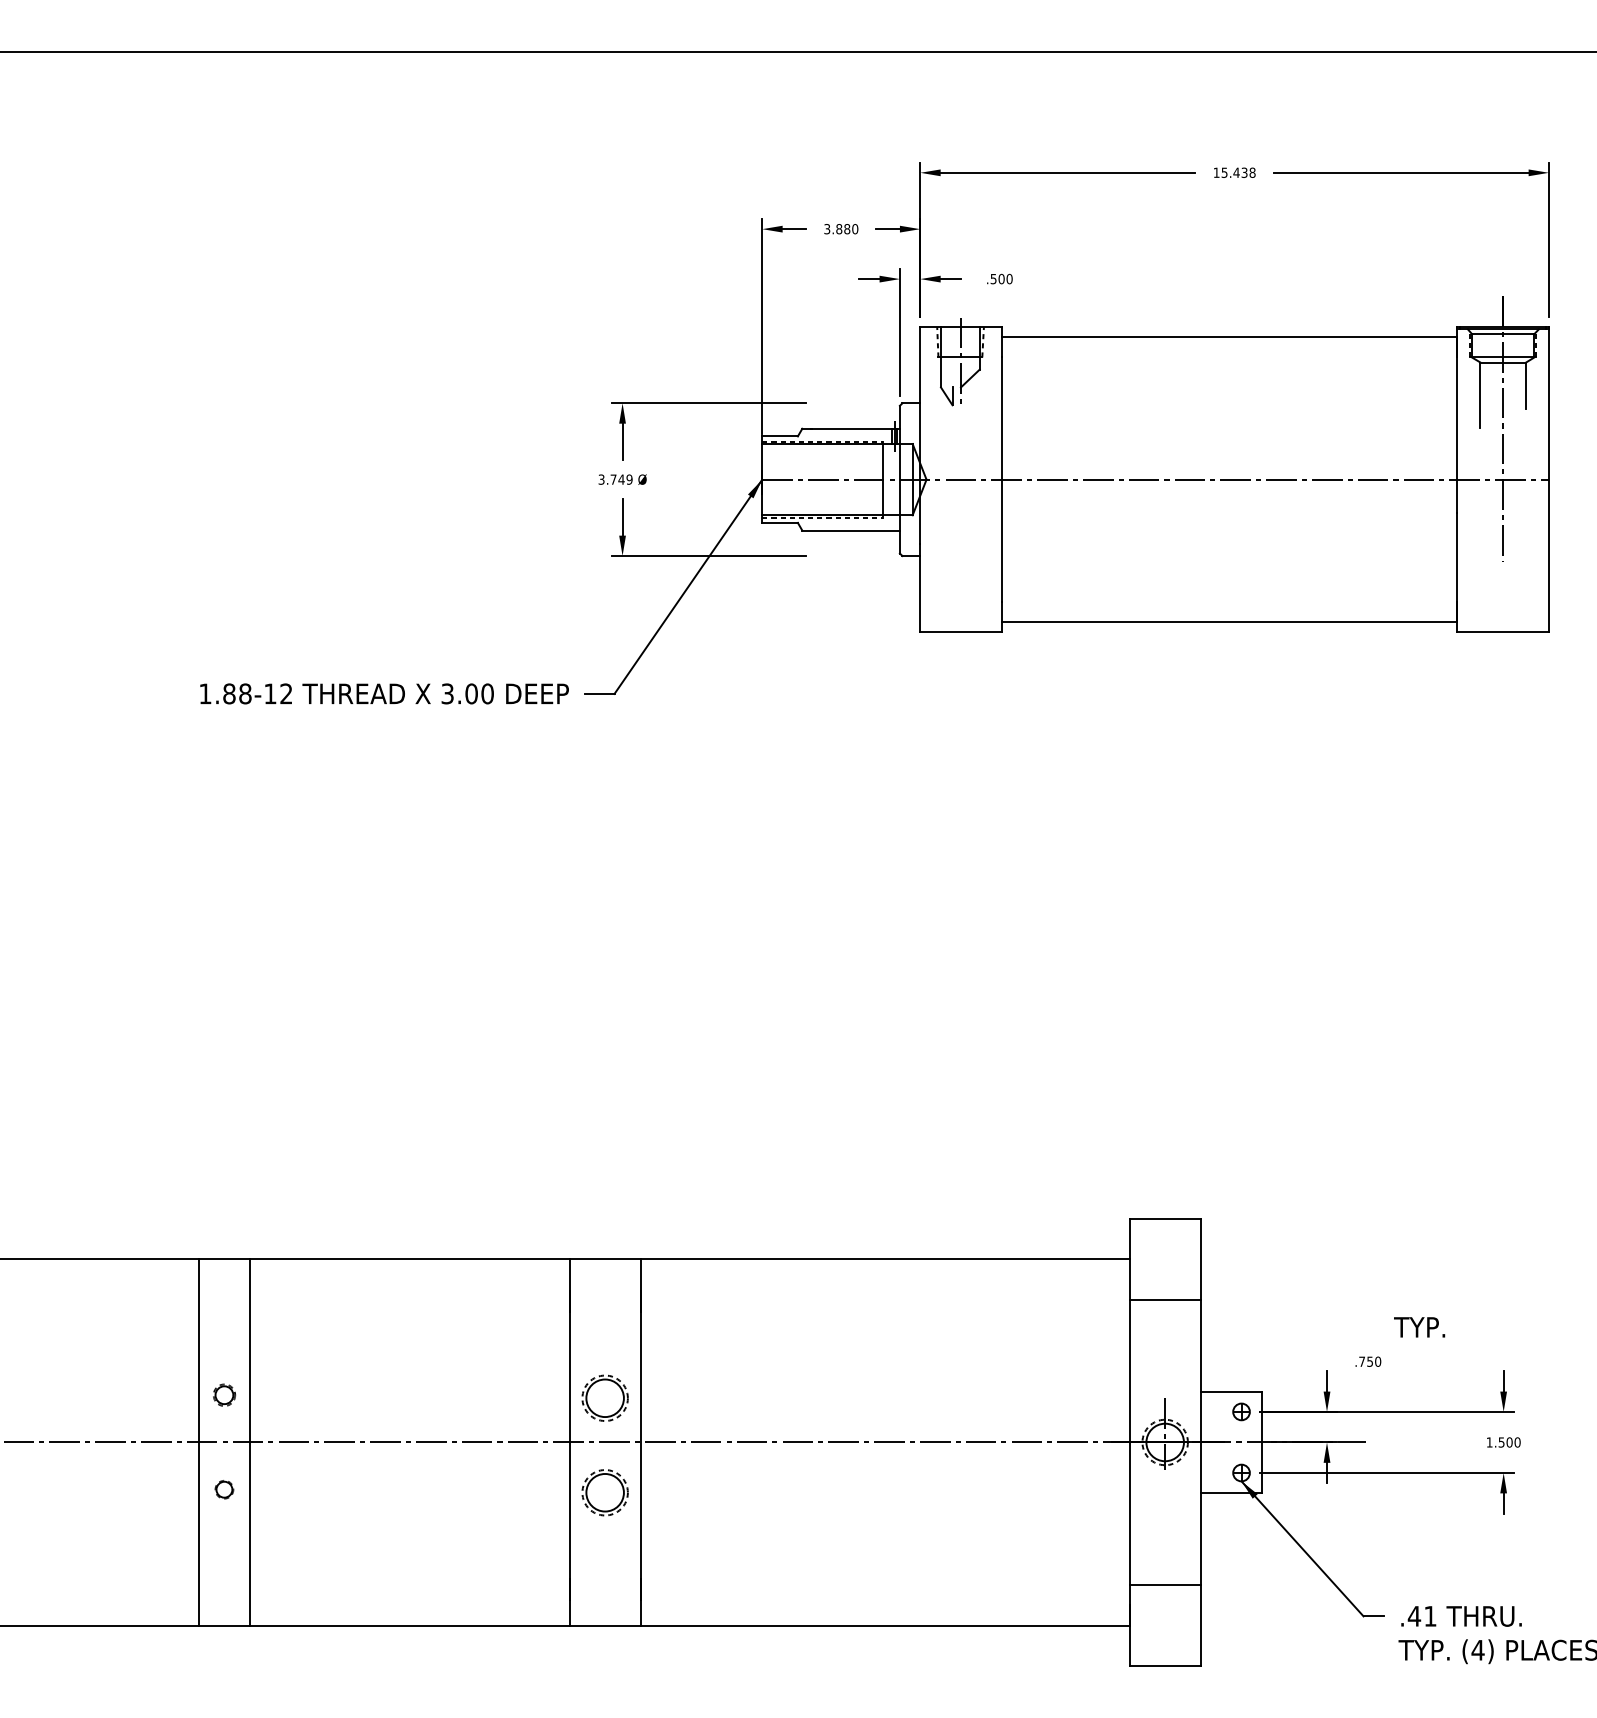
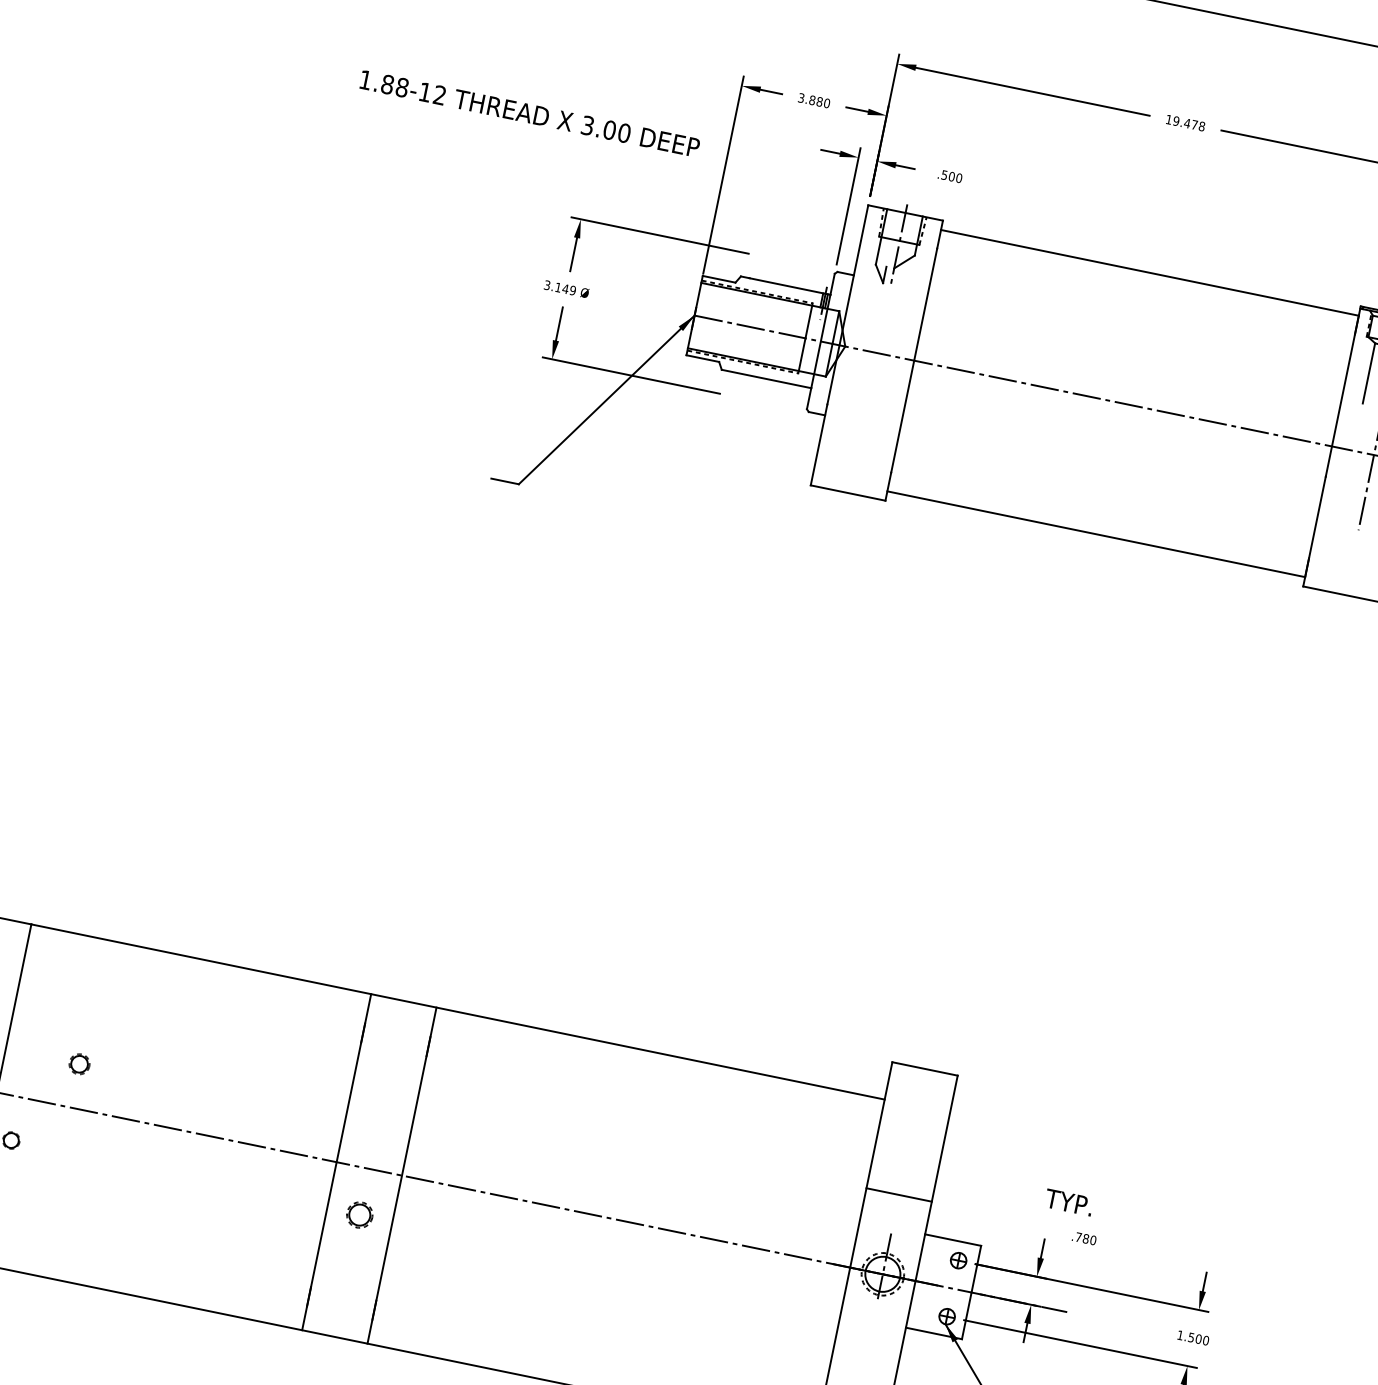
text: (1234, 172) -> (1185, 122), 15.438 -> 19.478
text: (613, 479) -> (558, 287), 3.749 -> 3.149
text: (384, 693) -> (529, 113), moved
line: (1164, 1299) -> (898, 1194), moved
text: (1419, 1327) -> (1068, 1202), moved
text: (1370, 1361) -> (1086, 1238), .750 -> .780
part: (224, 1394) -> (79, 1063), moved
part: (604, 1397) -> (377, 1127), removed
line: (249, 1442) -> (43, 1101), removed
part: (604, 1492) -> (359, 1214), size x0.6

